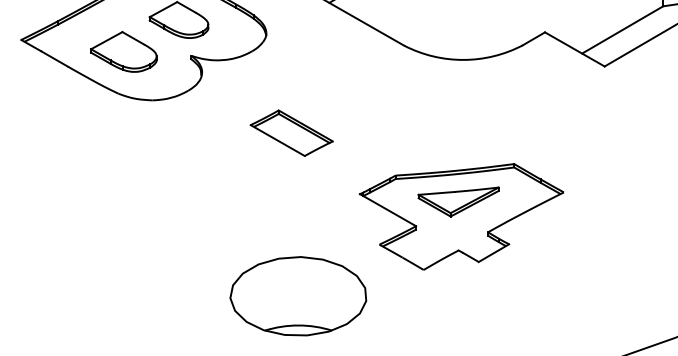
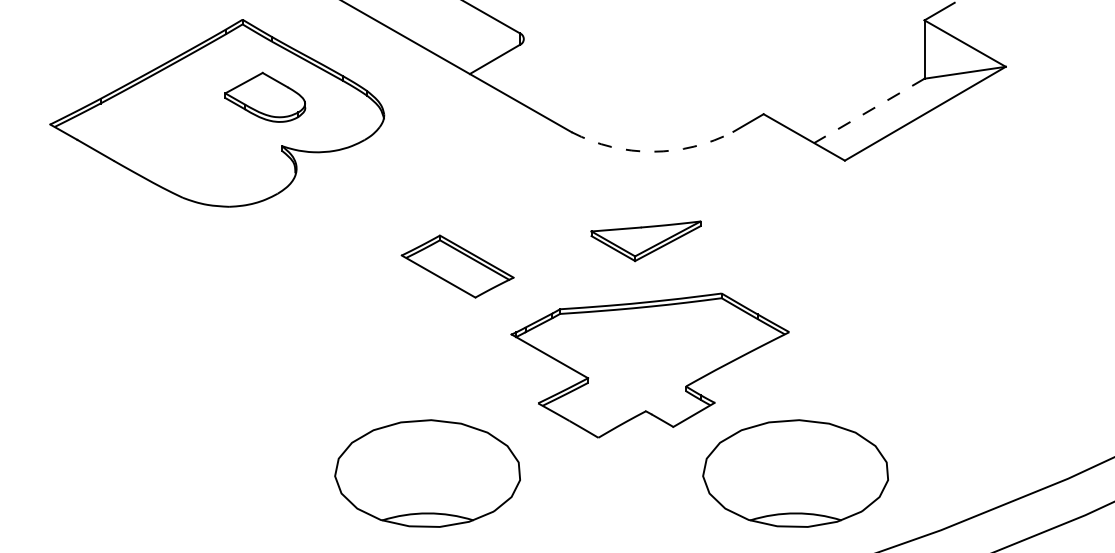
line: (622, 29) -> (869, 110), solid -> dashed
part: (123, 51) -> (189, 140), removed
arc: (463, 59) -> (652, 151), solid -> dashed
part: (291, 133) -> (457, 266), moved
part: (458, 202) -> (645, 241), moved
part: (568, 296) -> (795, 473), added

